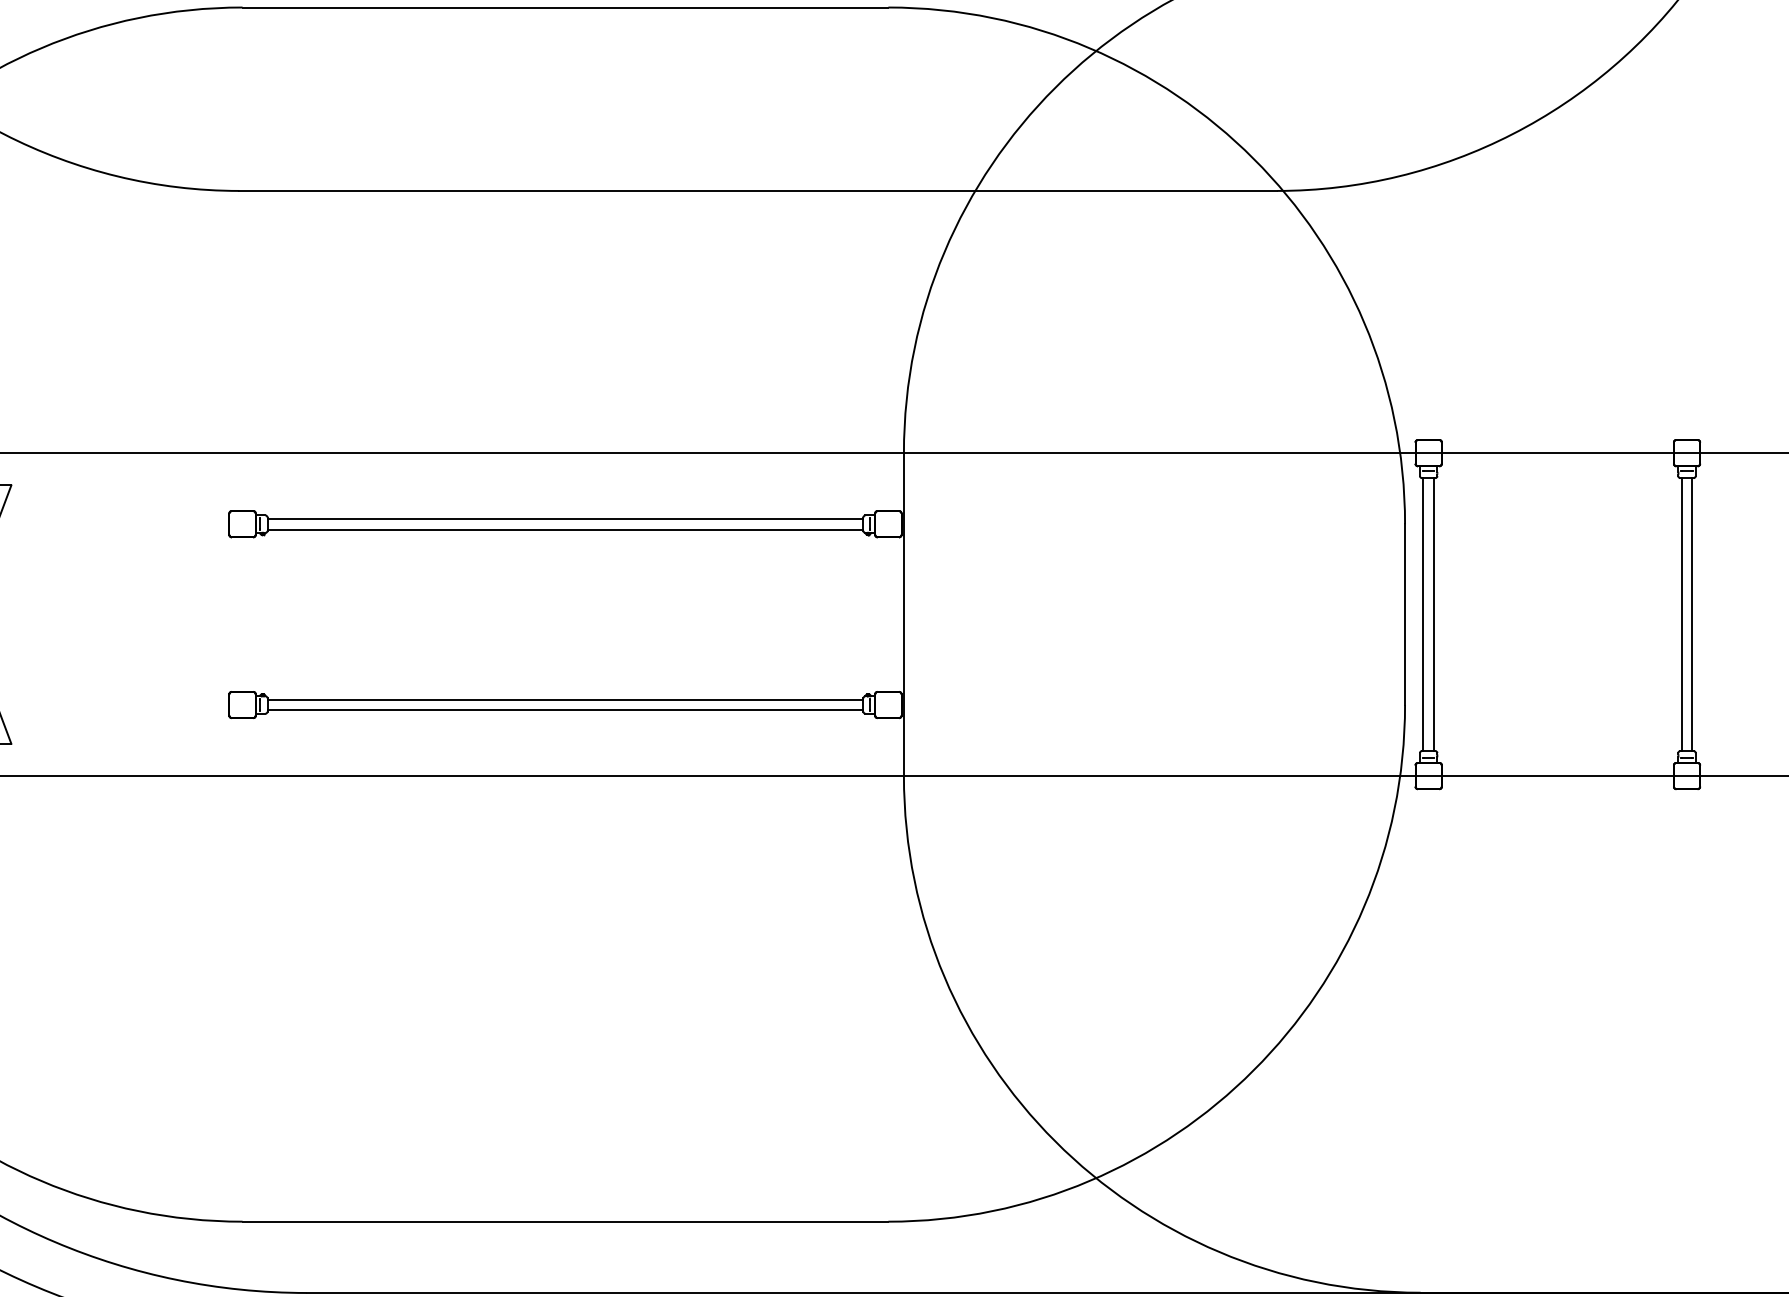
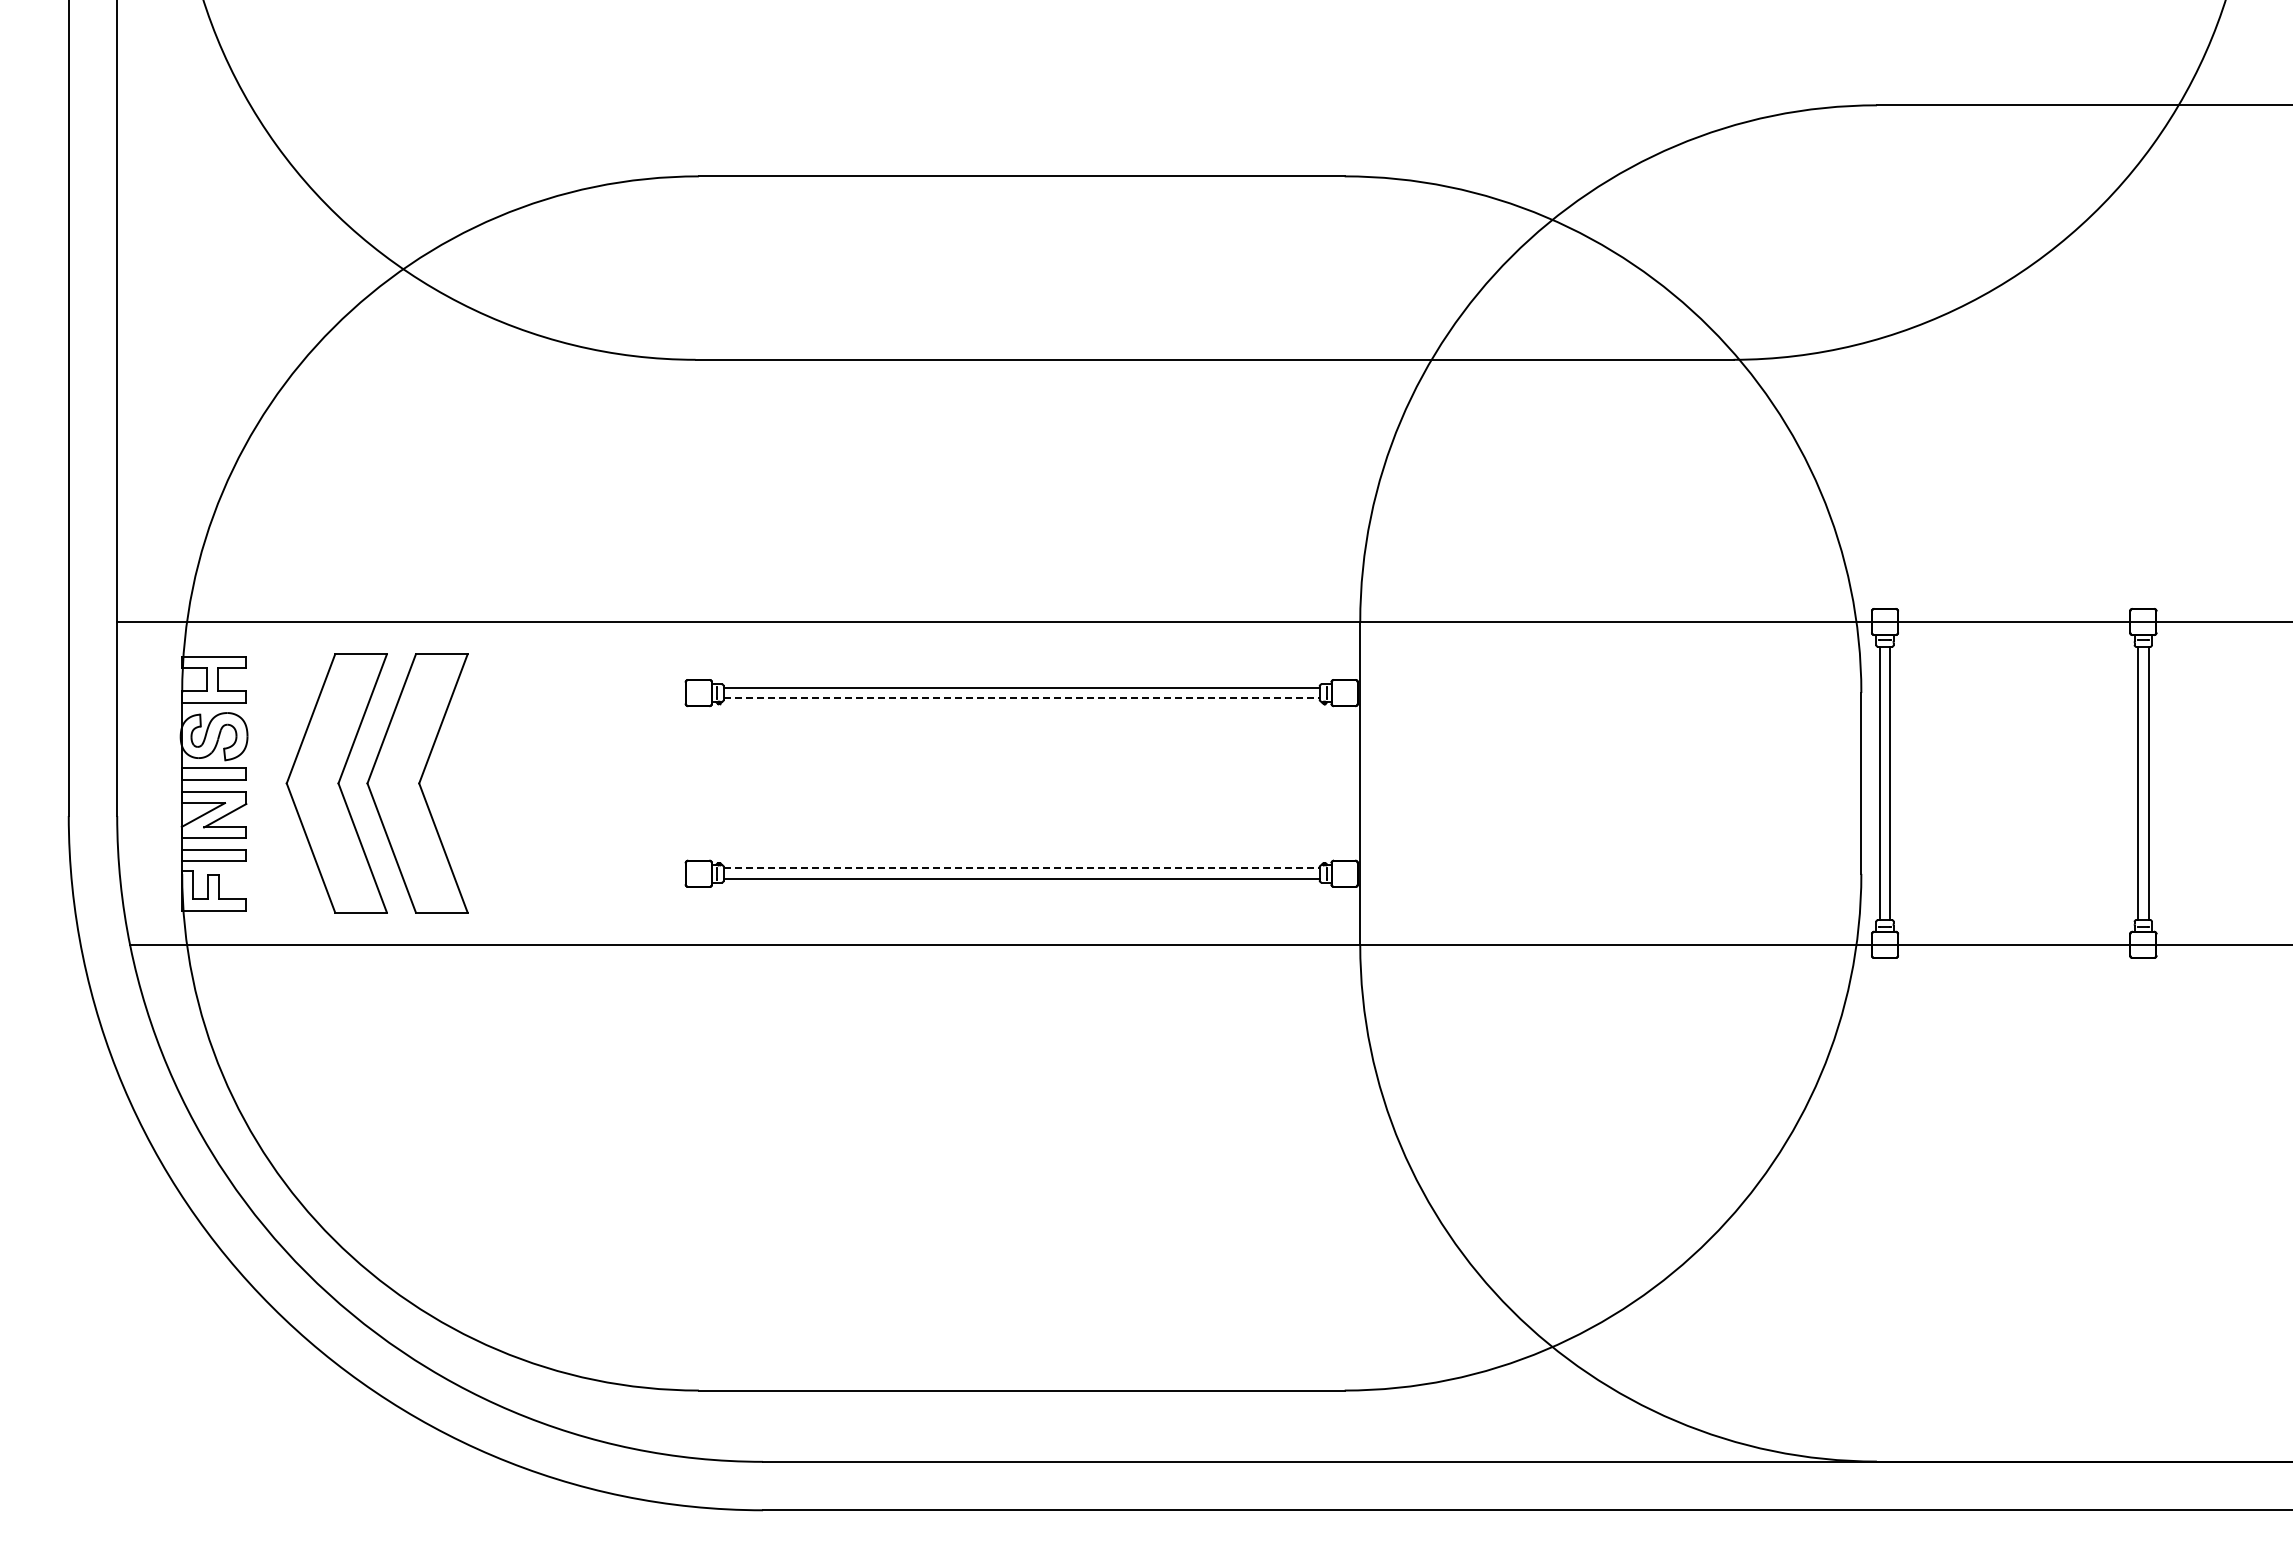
line: (565, 529) -> (1021, 698), solid -> dashed
line: (565, 699) -> (1021, 868), solid -> dashed

